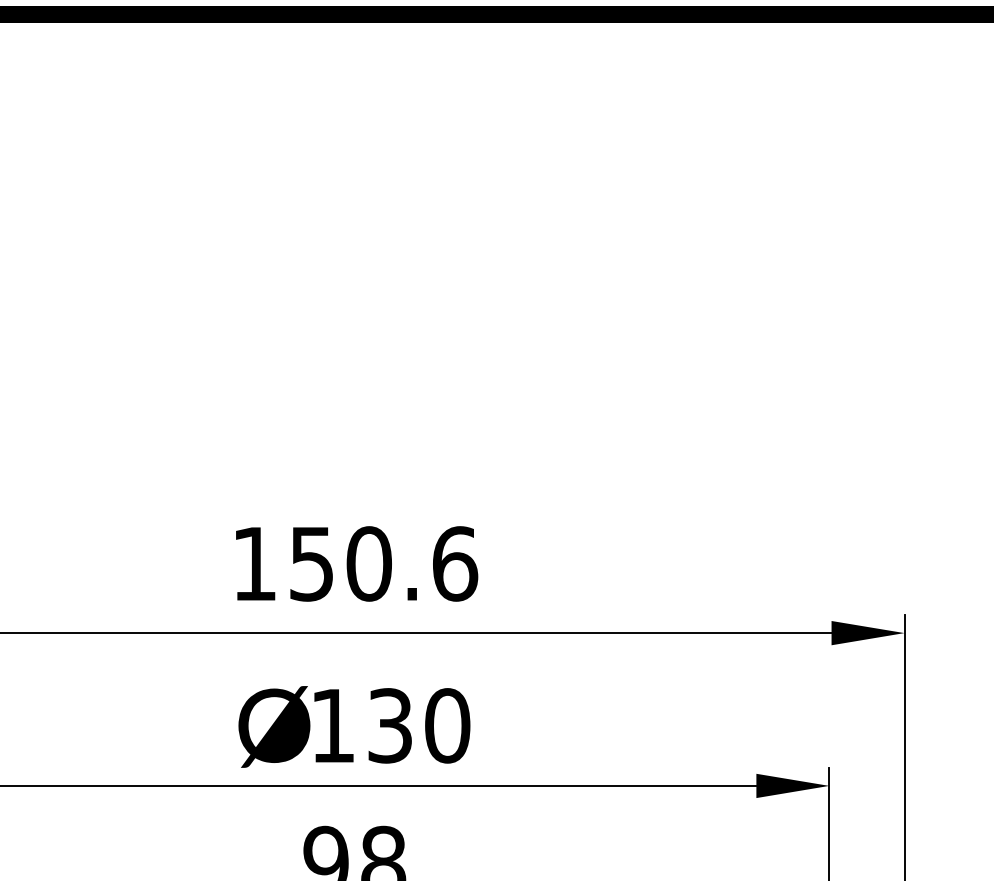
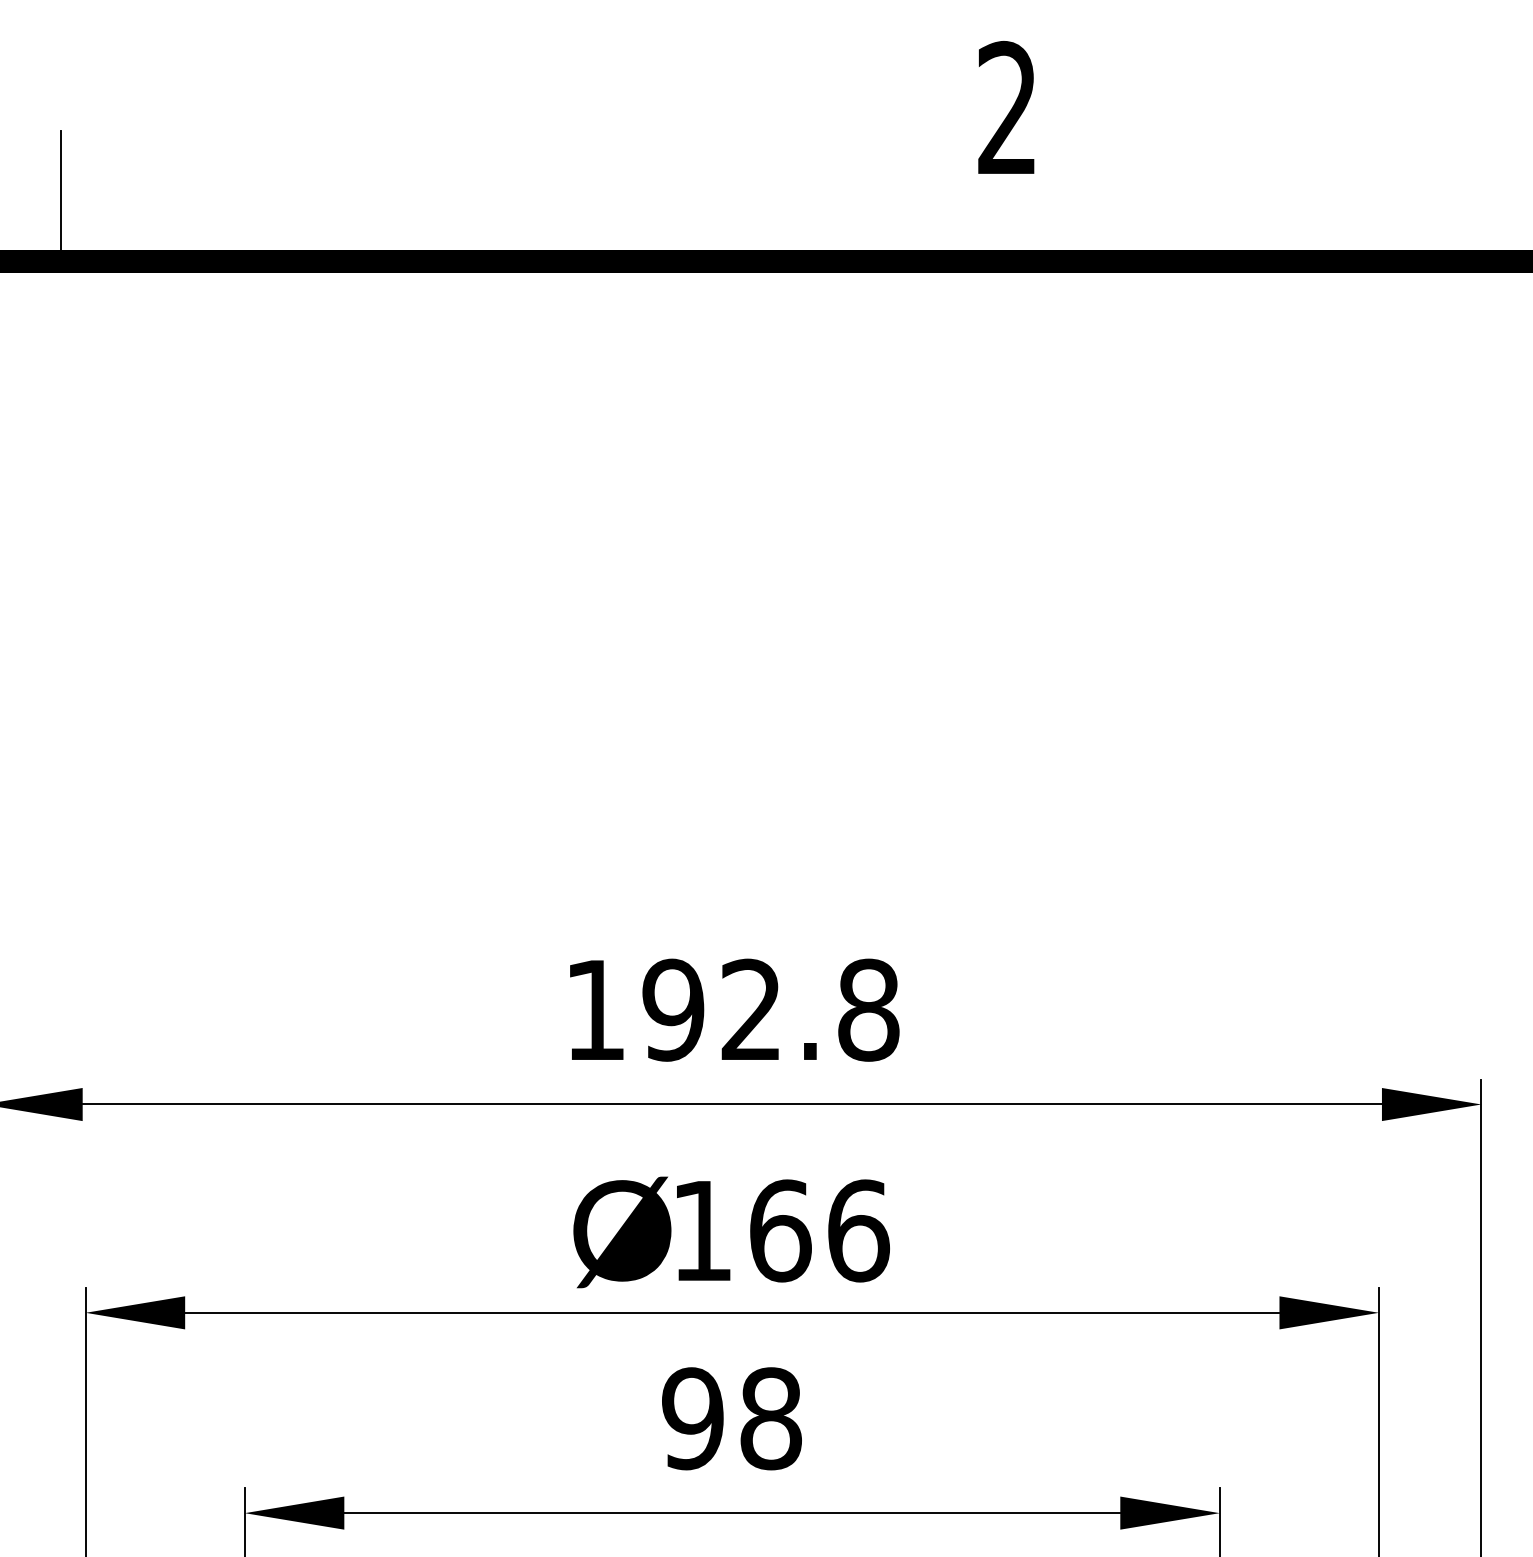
text: (383, 563) -> (771, 1009), 150.6 -> 192.8
text: (418, 725) -> (819, 1230), 130 -> 166

